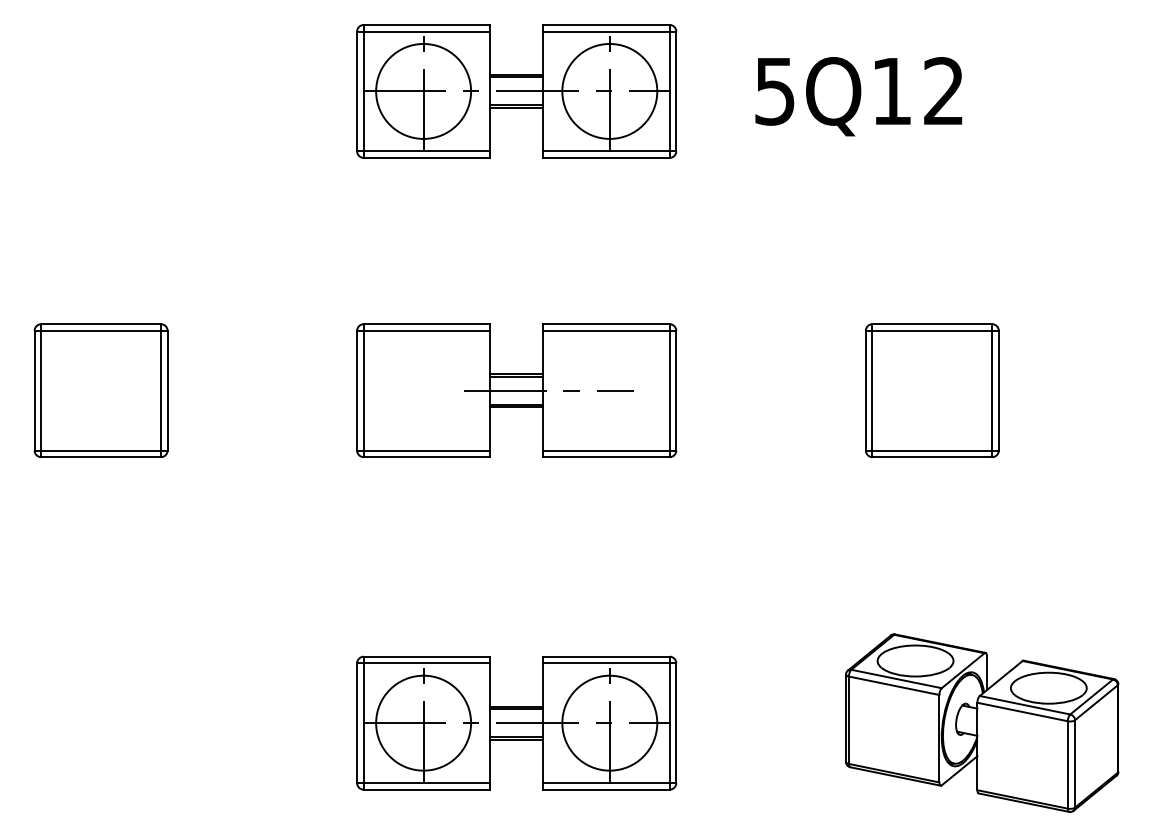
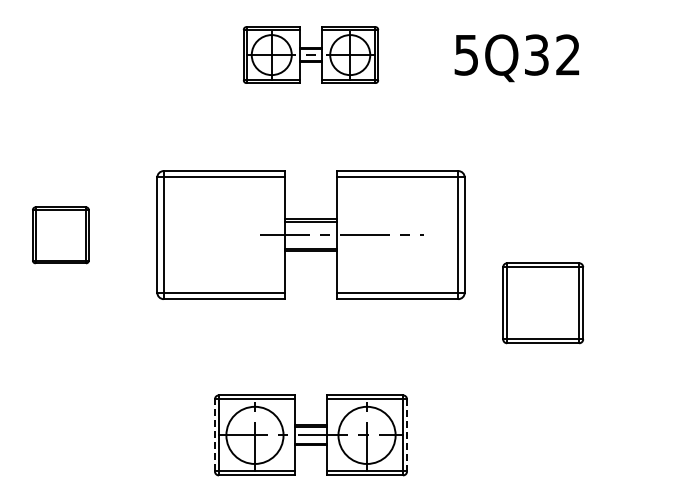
part: (515, 90) -> (310, 54), size x0.7
text: (891, 90) -> (536, 54), 5Q12 -> 5Q32
part: (100, 391) -> (60, 235), size x0.7
part: (515, 391) -> (310, 235), size x1.6
part: (932, 391) -> (543, 303), moved
line: (356, 721) -> (214, 434), solid -> dashed
line: (677, 723) -> (407, 435), solid -> dashed
part: (982, 723) -> (591, 435), removed

